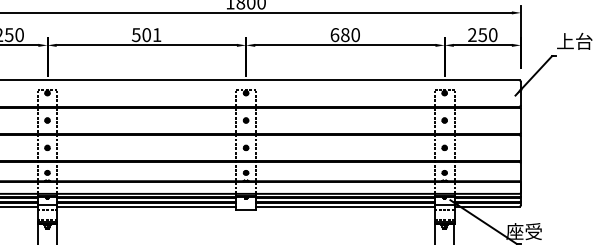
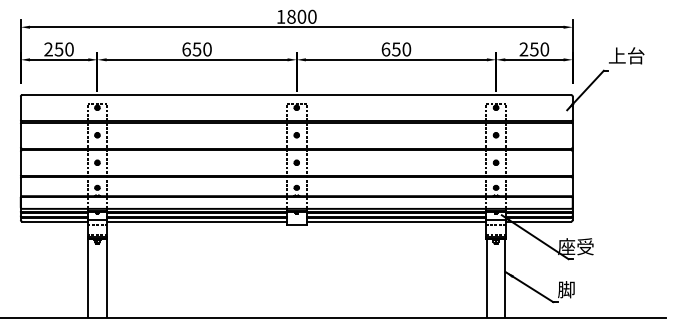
text: (146, 35) -> (196, 49), 501 -> 650
text: (345, 35) -> (396, 49), 680 -> 650

